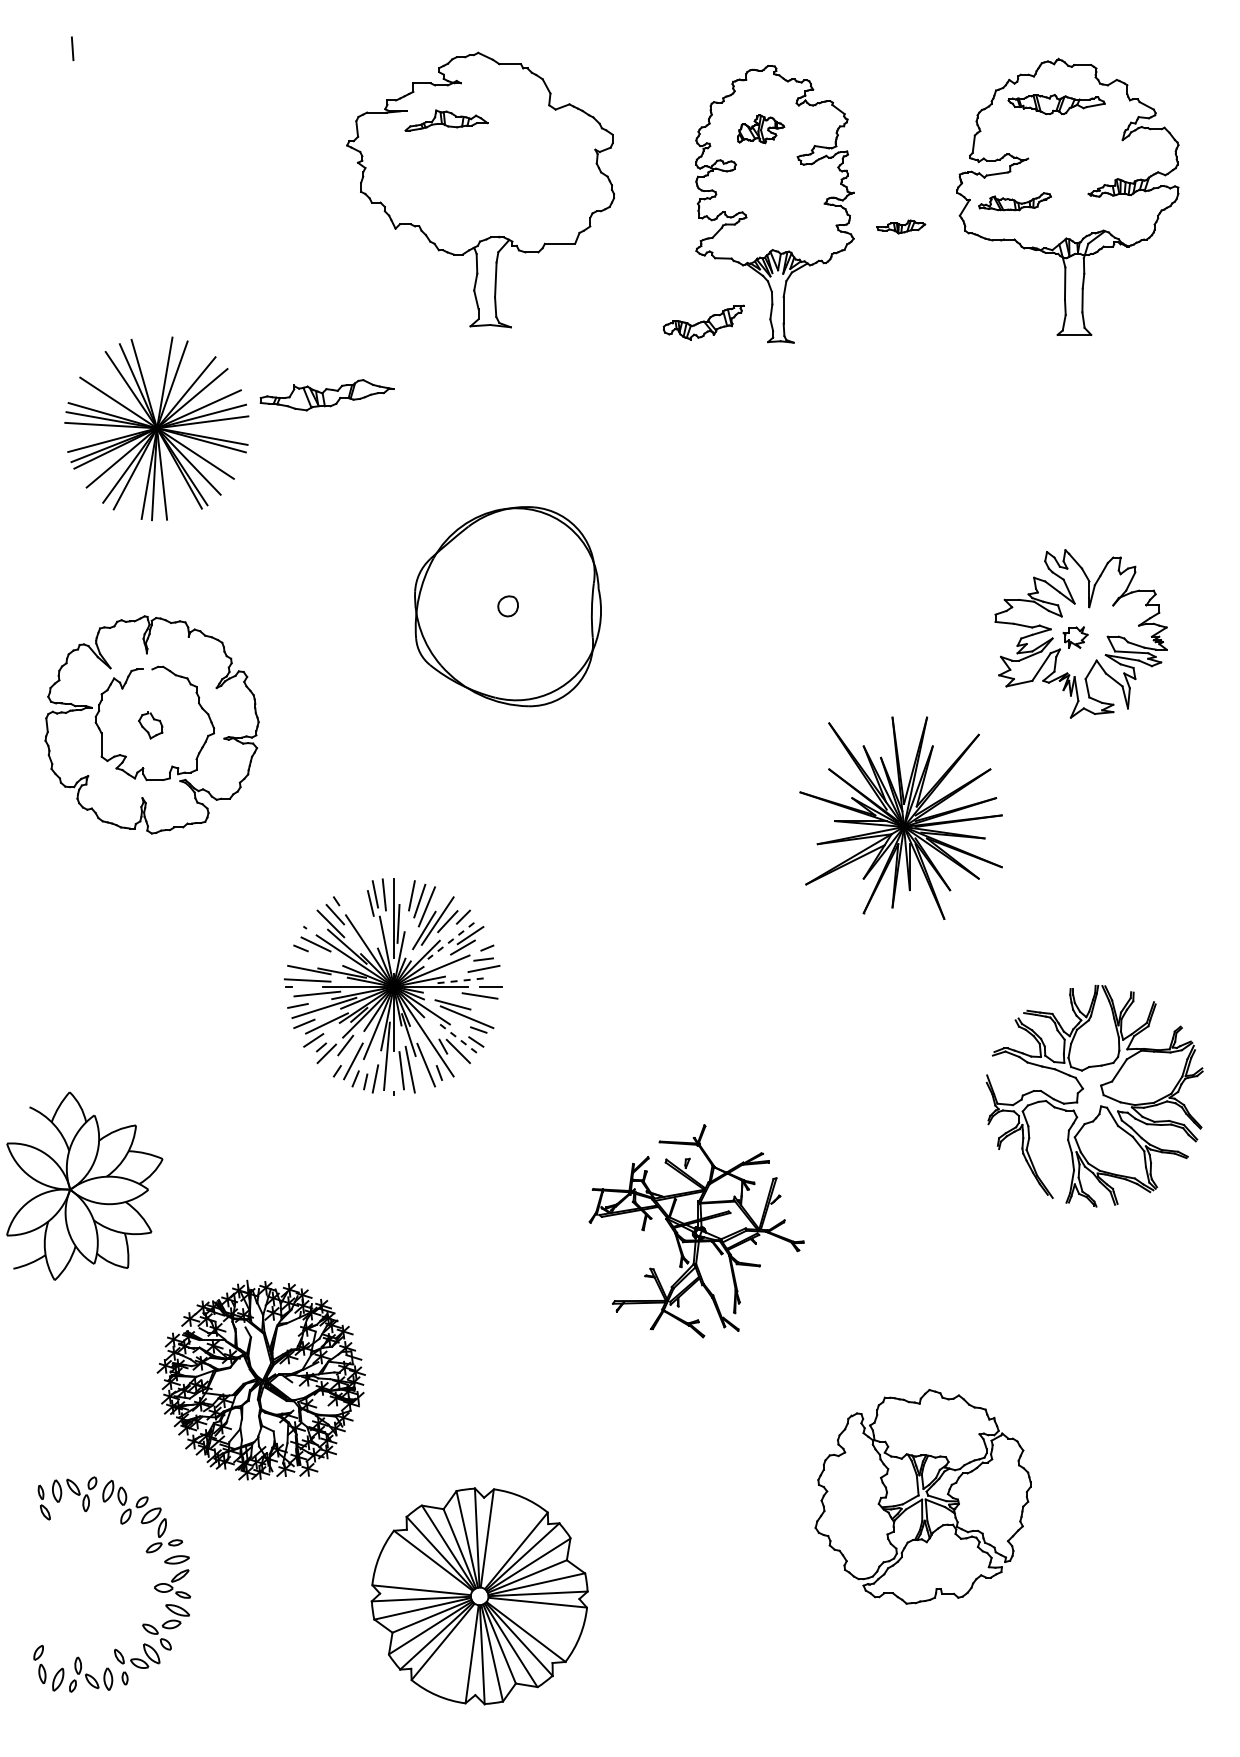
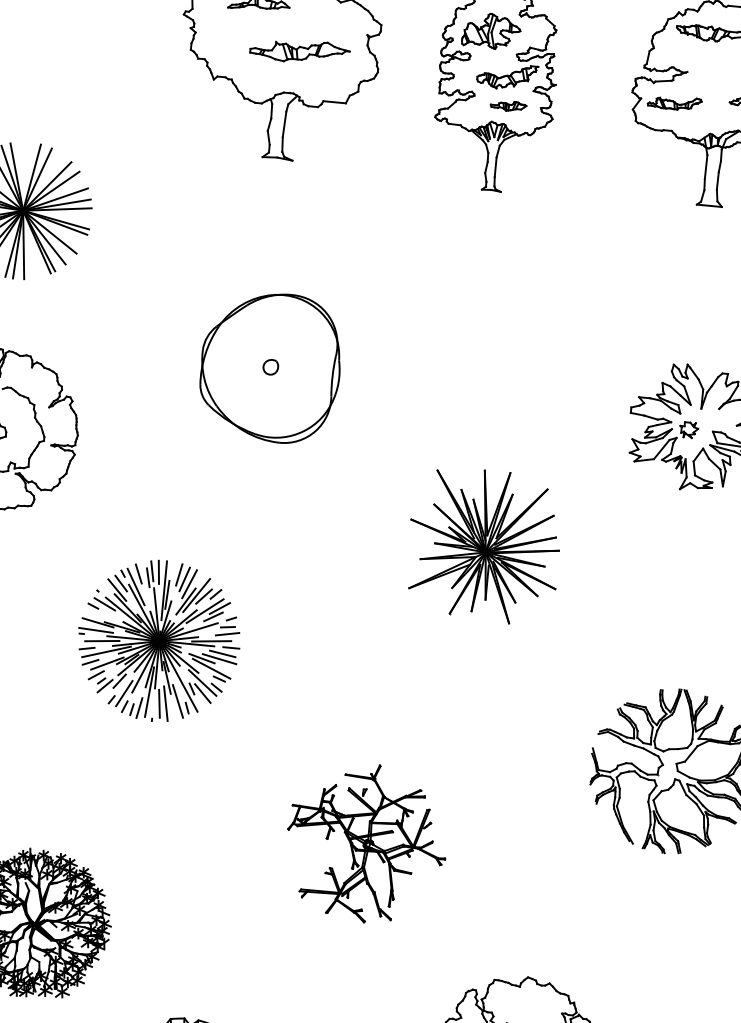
part: (760, 129) -> (491, 31), size x1.67
part: (901, 226) -> (508, 105), moved
part: (703, 322) -> (507, 76), moved
part: (326, 395) -> (299, 51), moved
part: (900, 817) -> (483, 545), moved
line: (357, 899) -> (138, 573), added
line: (355, 917) -> (135, 587), added
line: (451, 941) -> (205, 611), dashed -> solid
line: (464, 980) -> (212, 641), dashed -> solid
line: (476, 1002) -> (219, 658), added
line: (456, 1037) -> (202, 683), dashed -> solid

